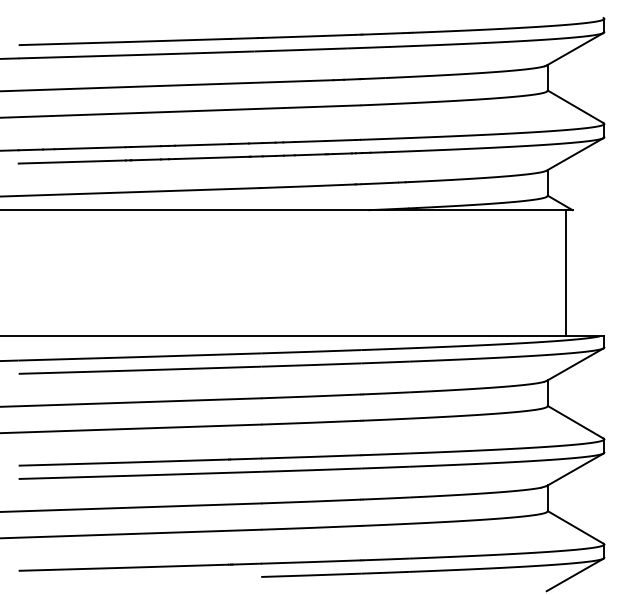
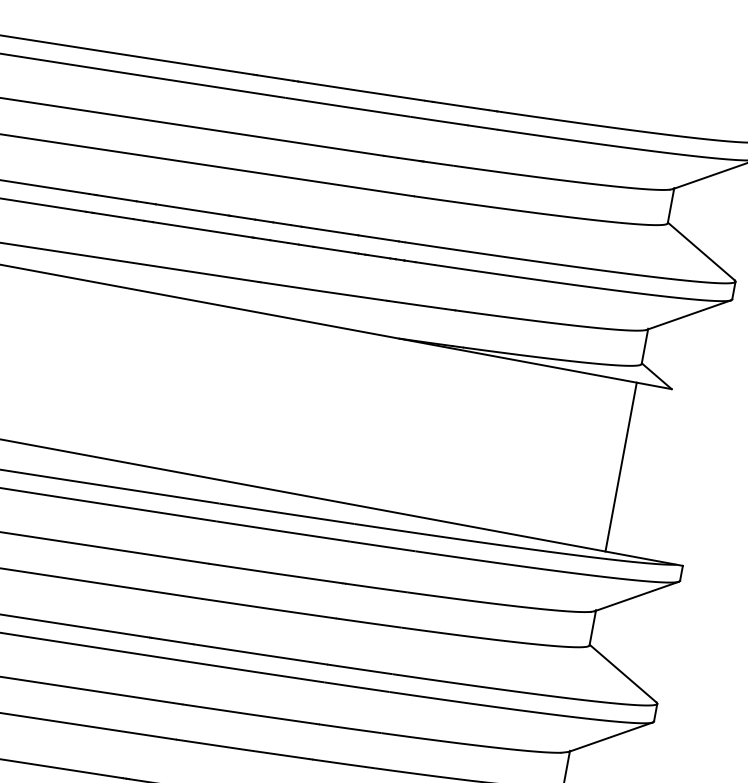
line: (566, 273) -> (621, 467), moved

